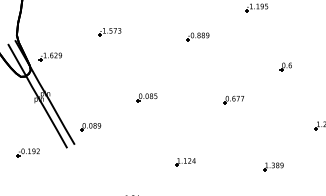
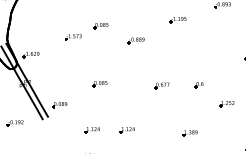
part: (147, 17) -> (100, 26), added
part: (284, 67) -> (198, 85), moved
part: (135, 162) -> (91, 130), added

